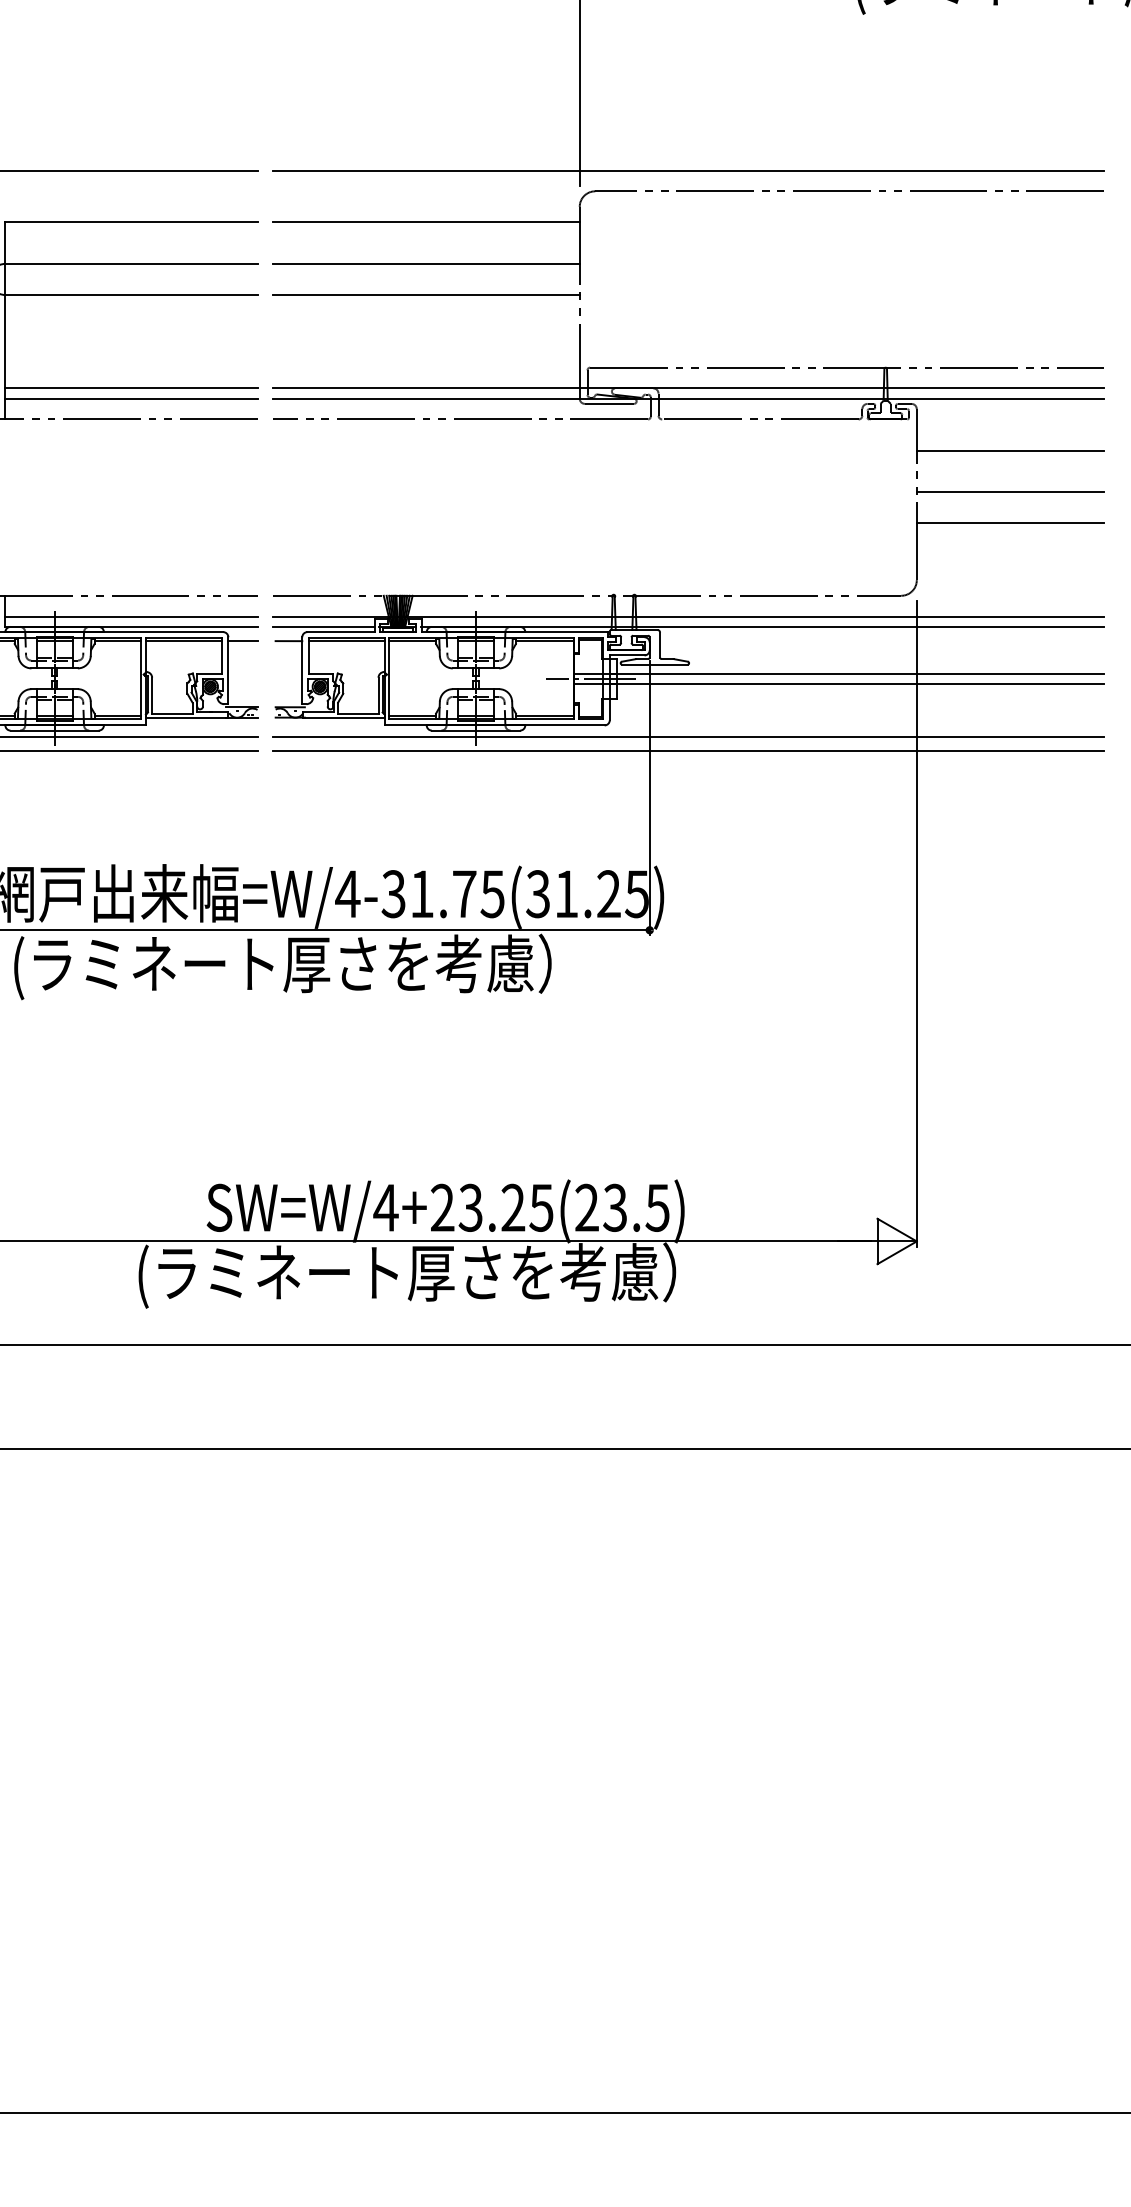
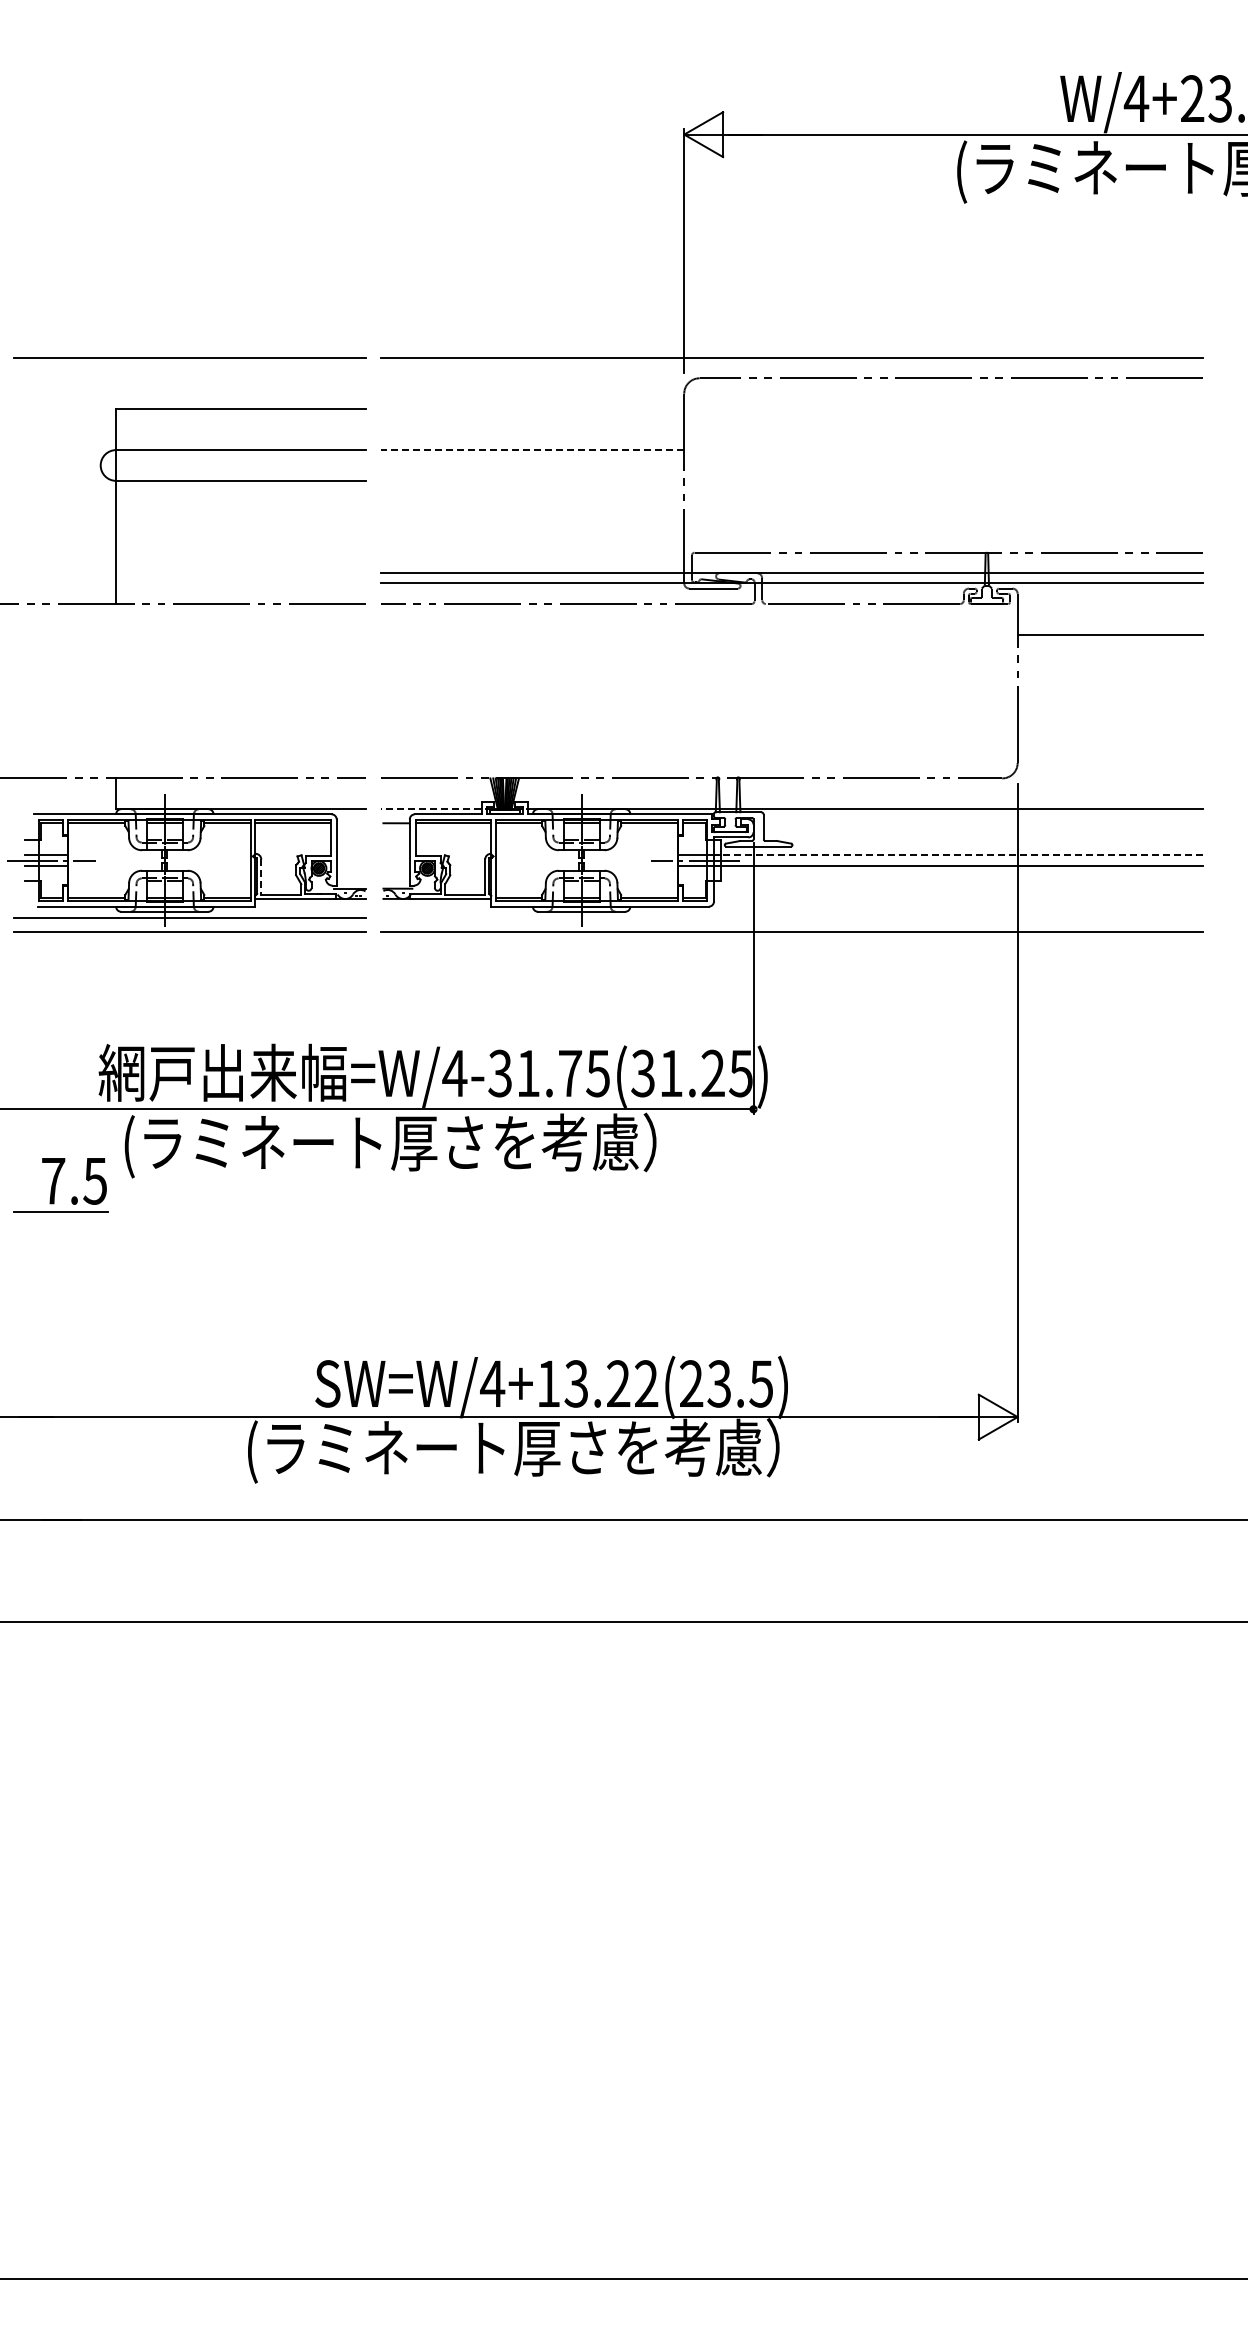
line: (426, 222) -> (532, 409), removed
line: (426, 264) -> (532, 450), solid -> dashed
line: (426, 294) -> (532, 480), removed
line: (131, 388) -> (240, 573), removed
line: (131, 398) -> (240, 583), removed
line: (1009, 491) -> (1109, 675), removed
line: (1009, 523) -> (1109, 706), removed
line: (131, 616) -> (240, 798), removed
line: (688, 616) -> (791, 798), removed
line: (323, 627) -> (430, 809), solid -> dashed
line: (242, 641) -> (350, 823), removed
line: (855, 673) -> (957, 855), solid -> dashed
line: (152, 695) -> (261, 877), solid -> dashed
line: (688, 736) -> (791, 917), removed
text: (492, 1207) -> (597, 1383), SW=W/4+23.25(23.5) -> SW=W/4+13.22(23.5)

